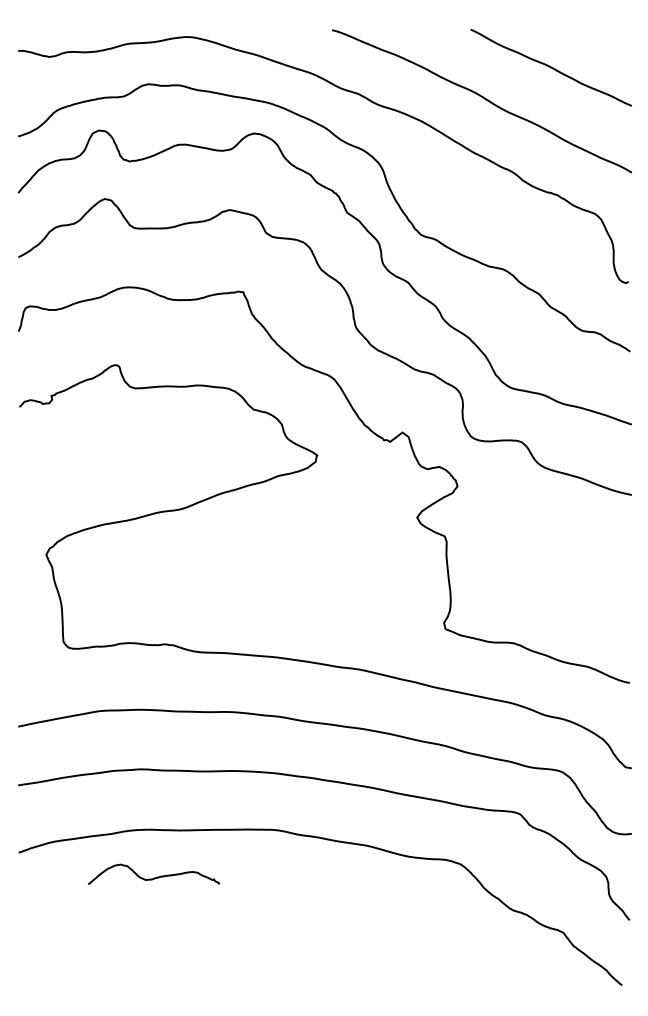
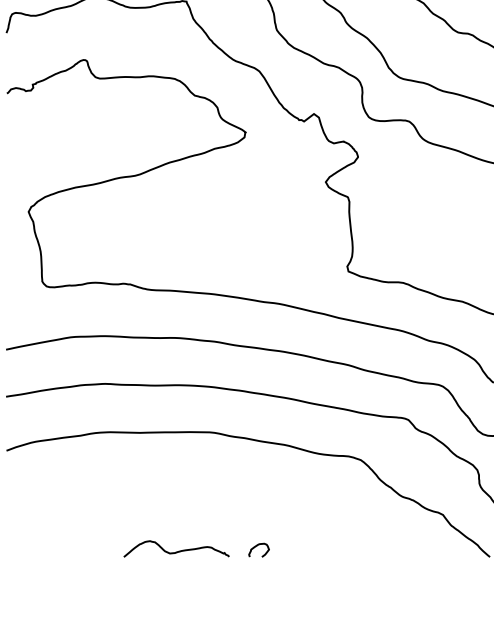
curve: (153, 877) -> (176, 551), moved
curve: (331, 972) -> (257, 546), added

